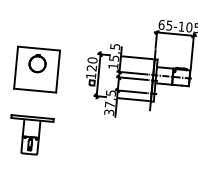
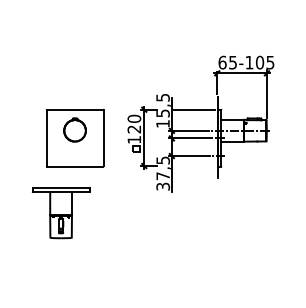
part: (37, 69) -> (75, 138), moved
line: (133, 99) -> (194, 166), removed
part: (31, 135) -> (61, 213), moved

